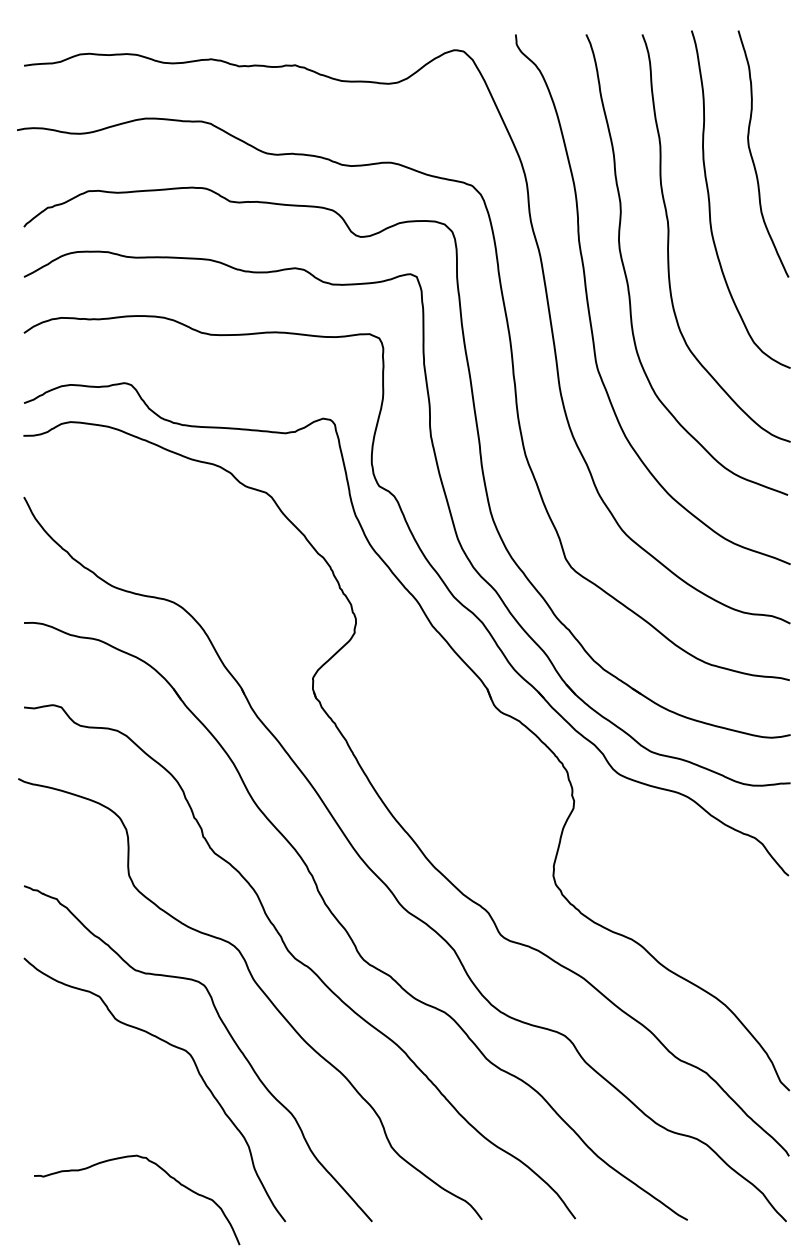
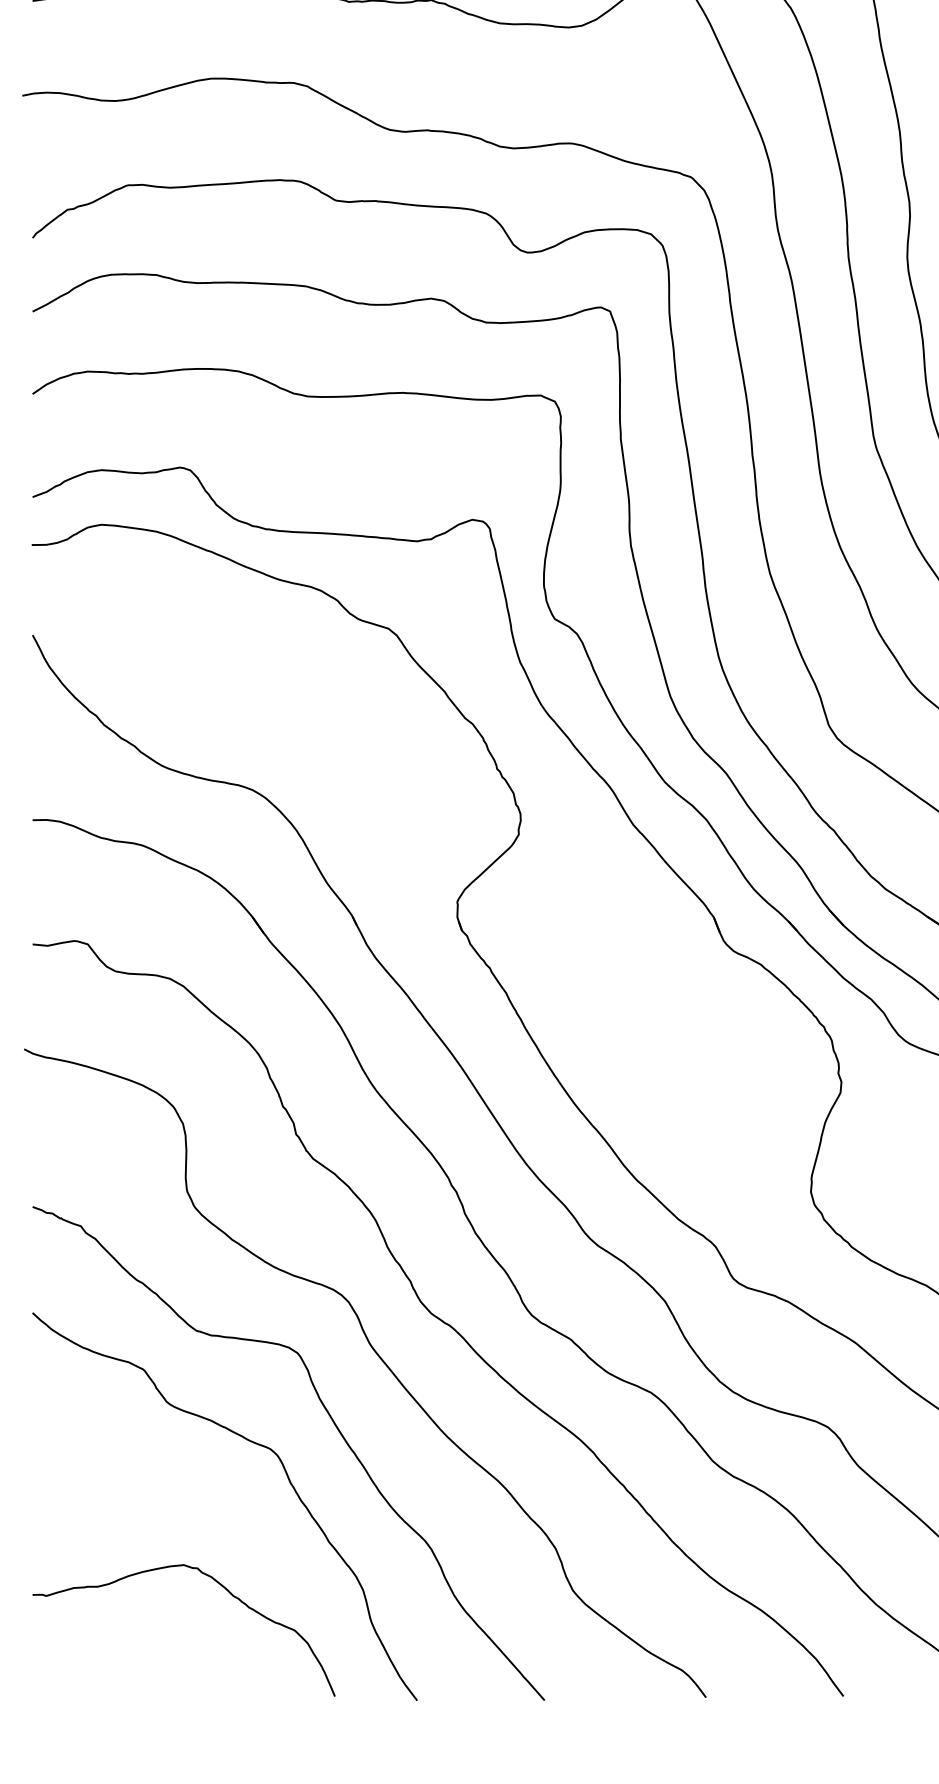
curve: (159, 1168) -> (217, 1583), moved

